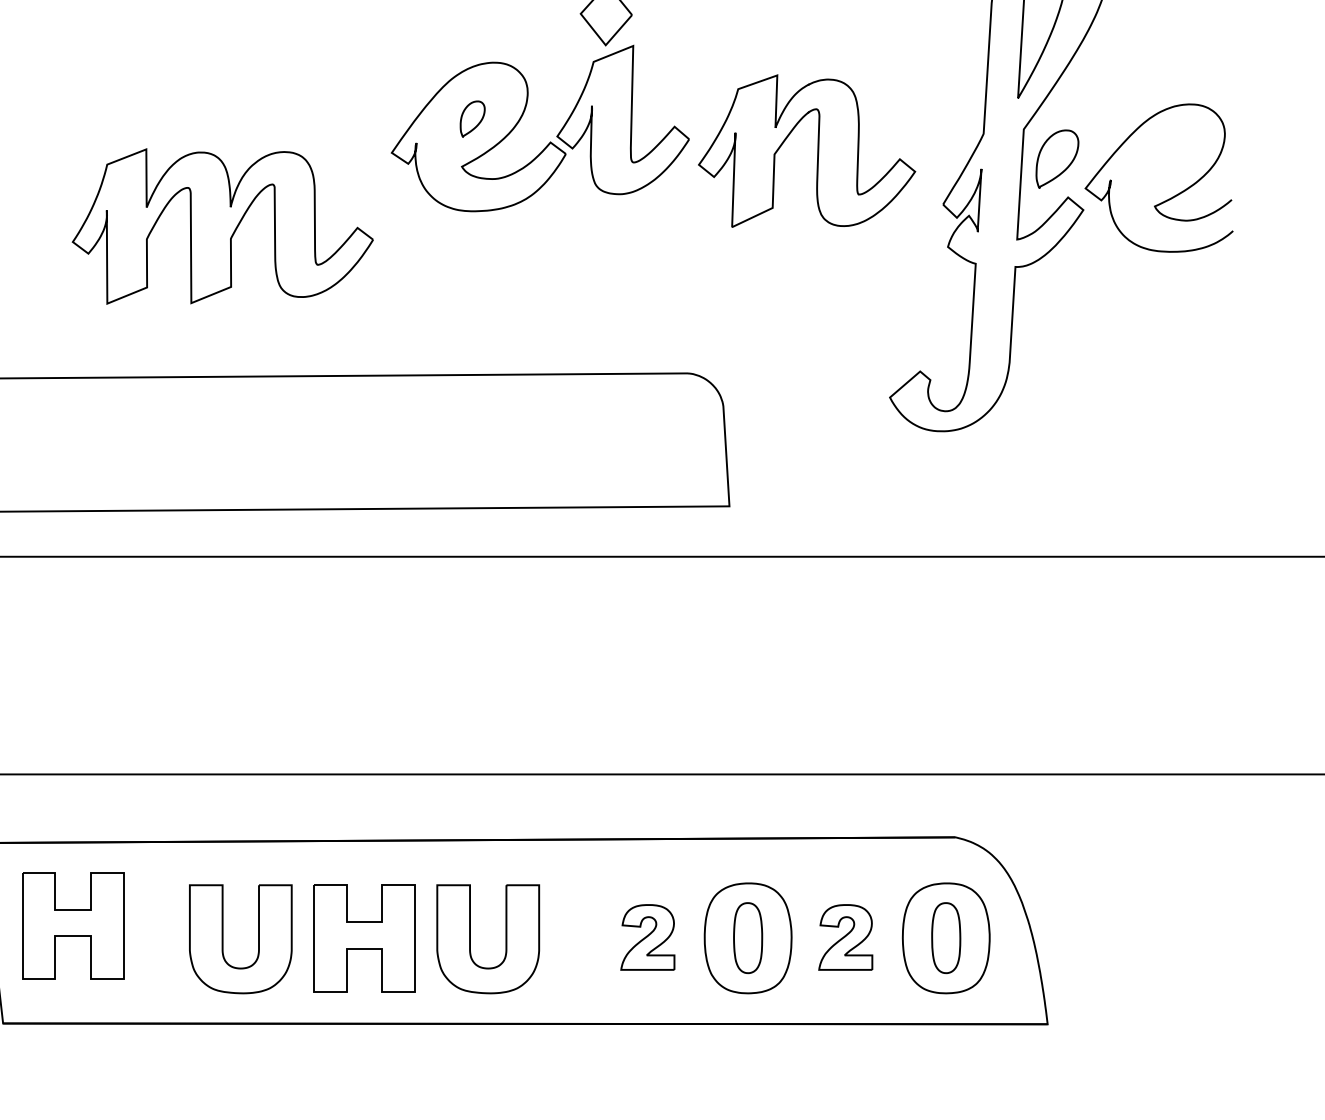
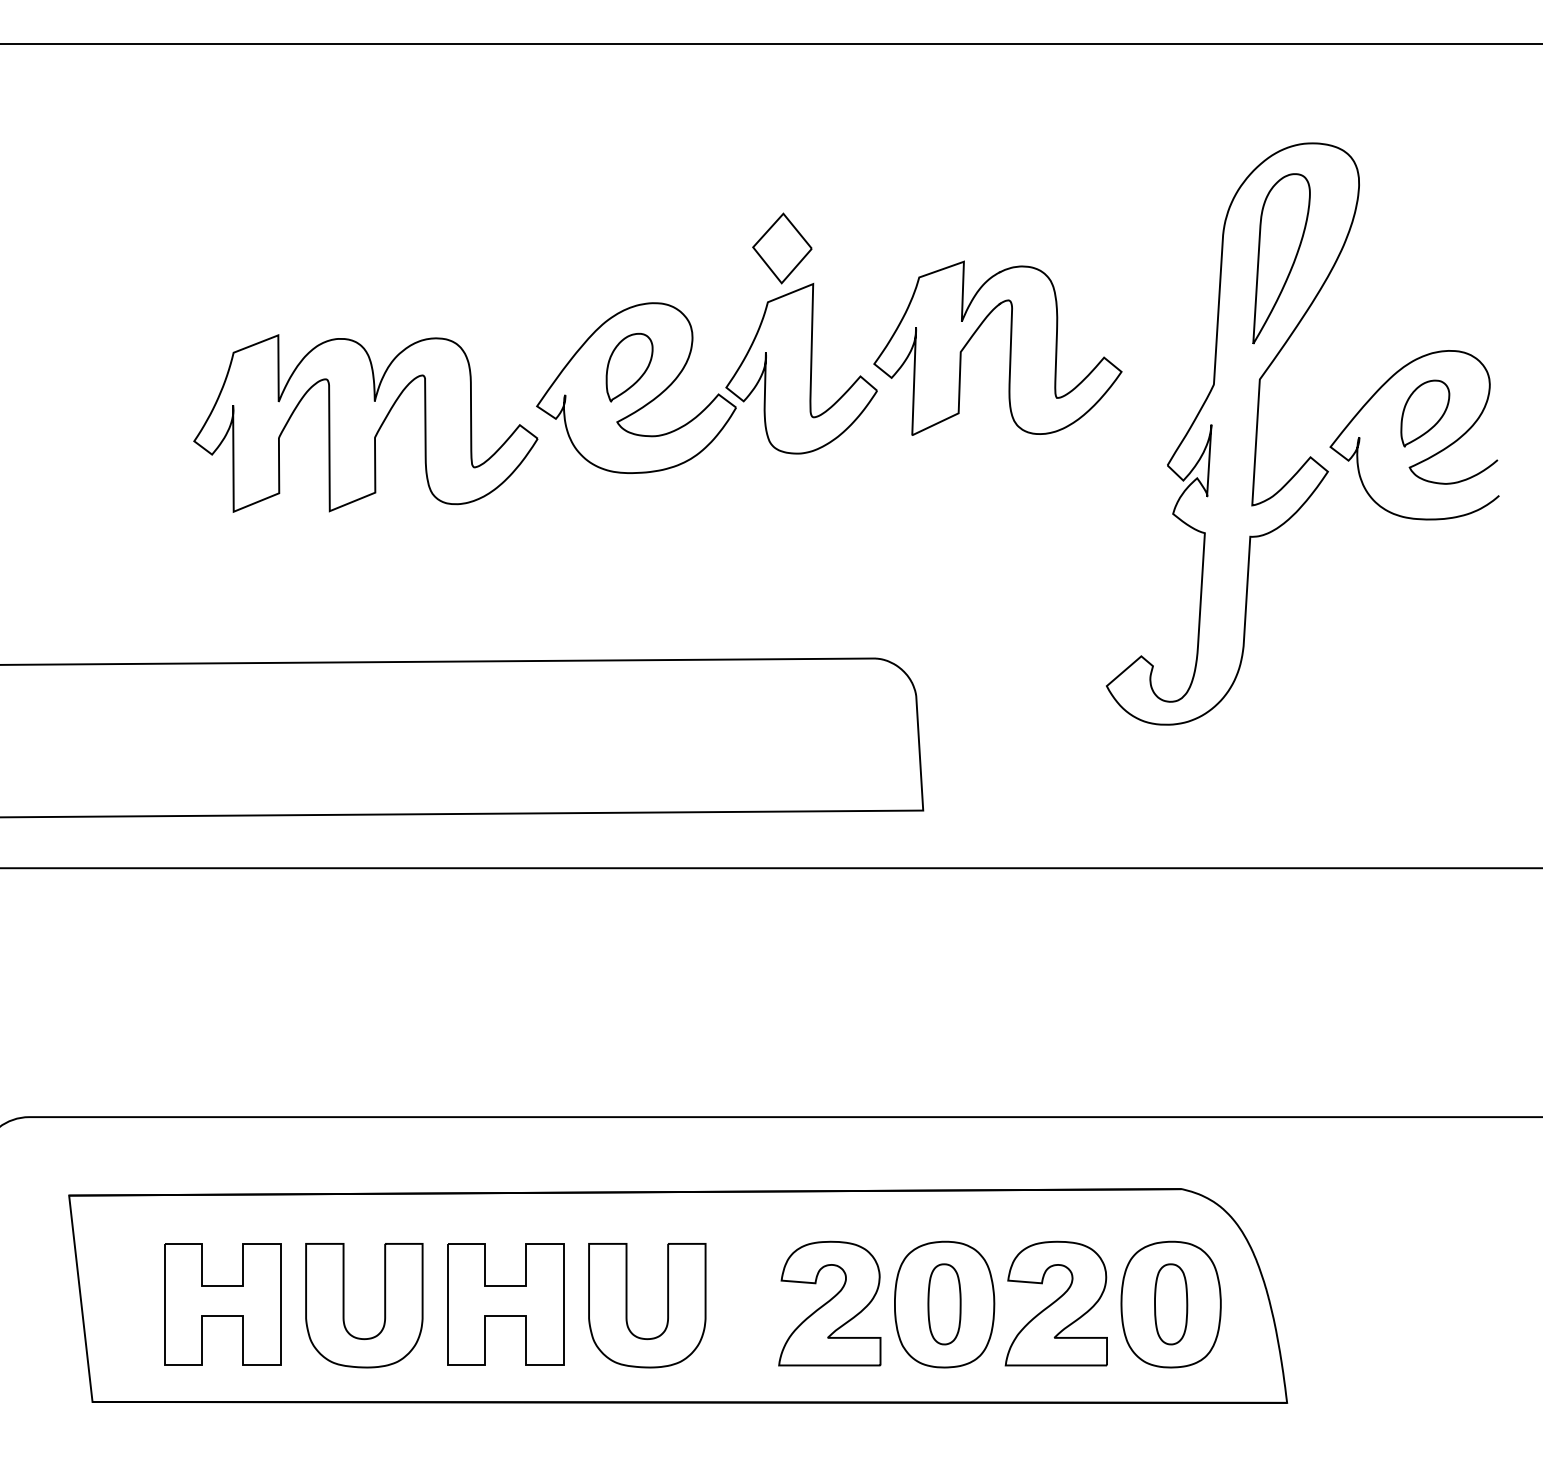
part: (472, 118) -> (629, 367), size x1.67
part: (817, 150) -> (1009, 347), moved
part: (1057, 159) -> (1425, 413), moved
part: (222, 226) -> (365, 423), moved
part: (73, 926) -> (222, 1304), moved
part: (647, 937) -> (829, 1303), size x1.67
part: (845, 937) -> (1055, 1303), size x1.67

